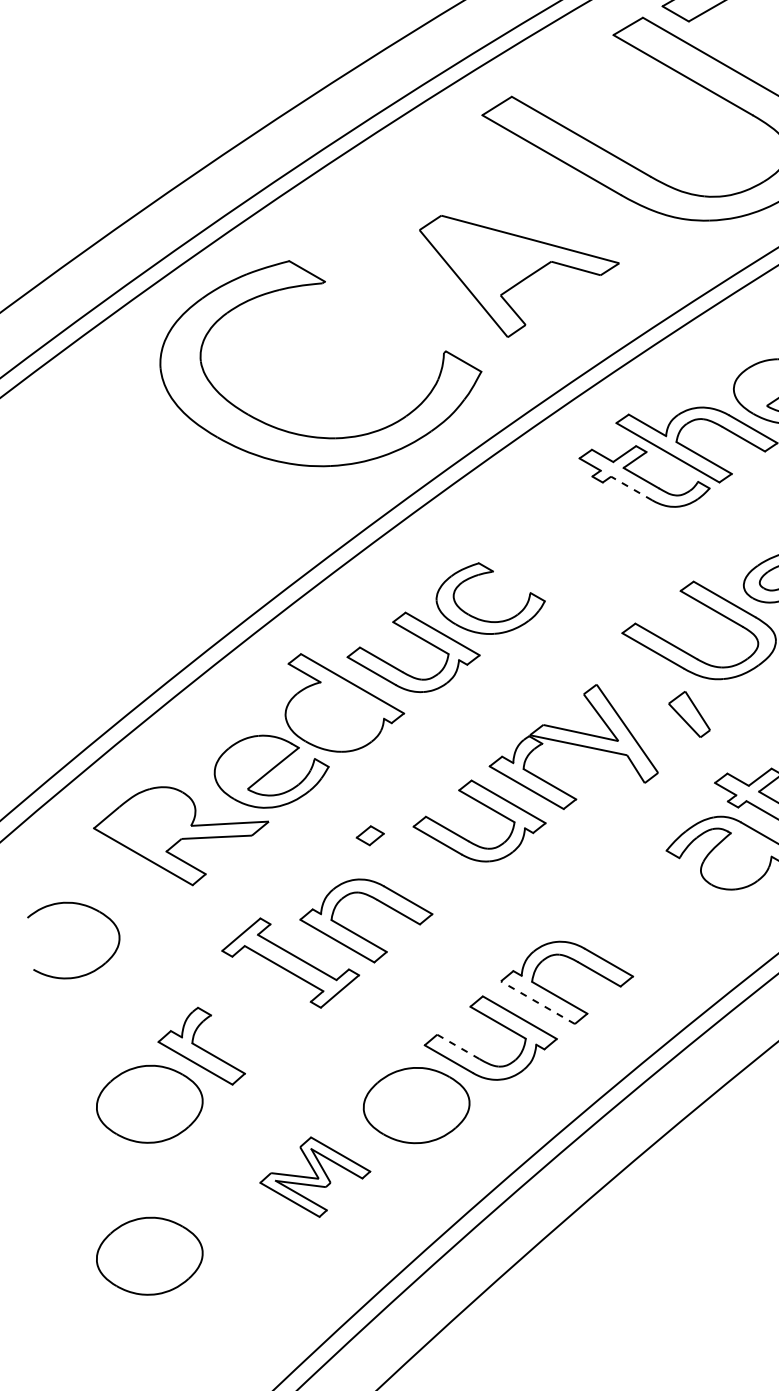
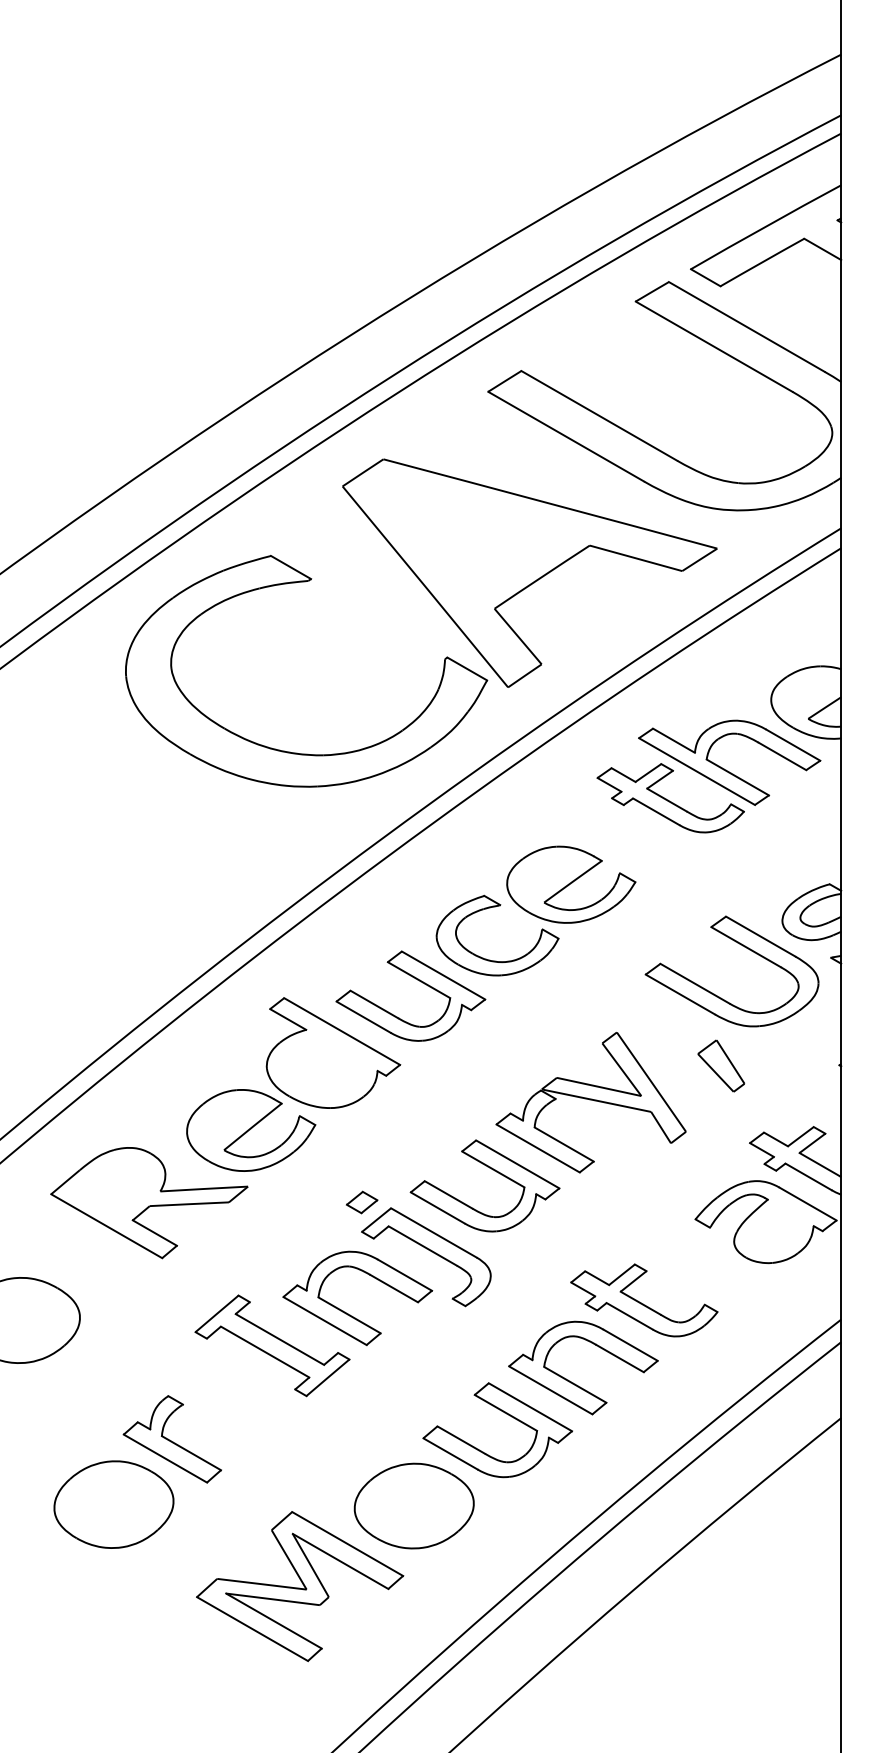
part: (519, 275) -> (529, 572), size x1.67
line: (631, 488) -> (656, 811), dashed -> solid
part: (556, 553) -> (571, 884), added
part: (431, 880) -> (431, 1252), added
part: (621, 922) -> (644, 1300), added
line: (537, 1002) -> (550, 1390), dashed -> solid
line: (458, 1047) -> (461, 1440), dashed -> solid
part: (315, 1176) -> (300, 1586), size x1.67
part: (149, 1256) -> (113, 1675), removed

